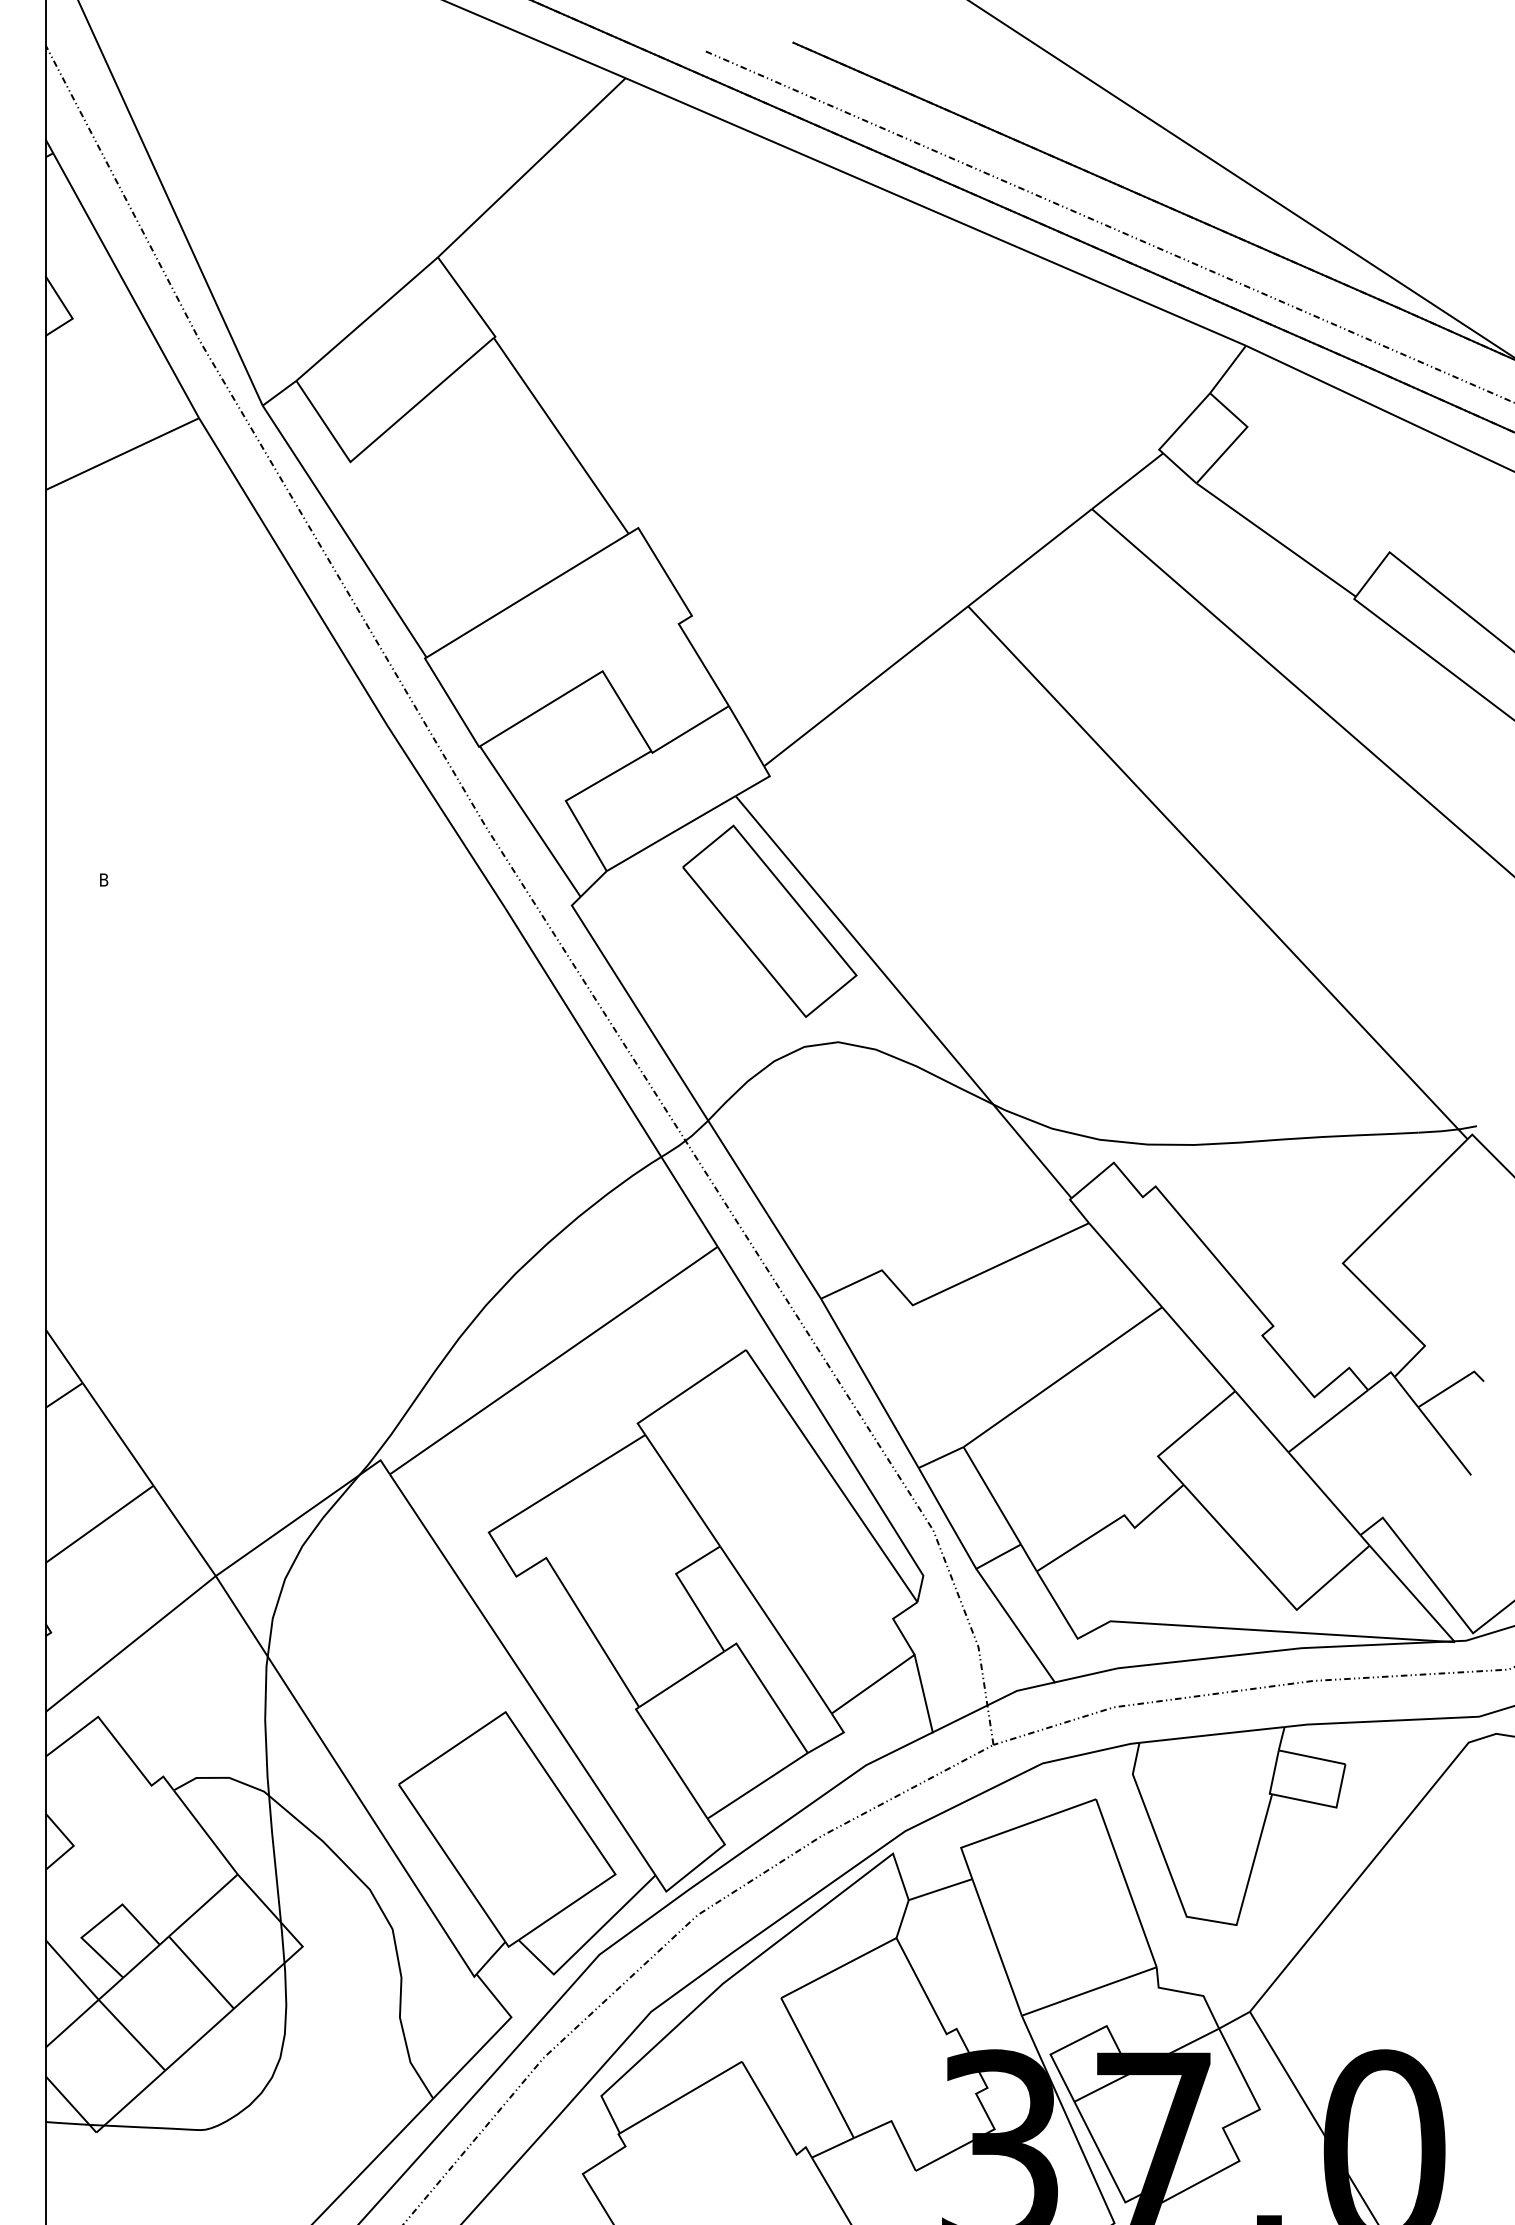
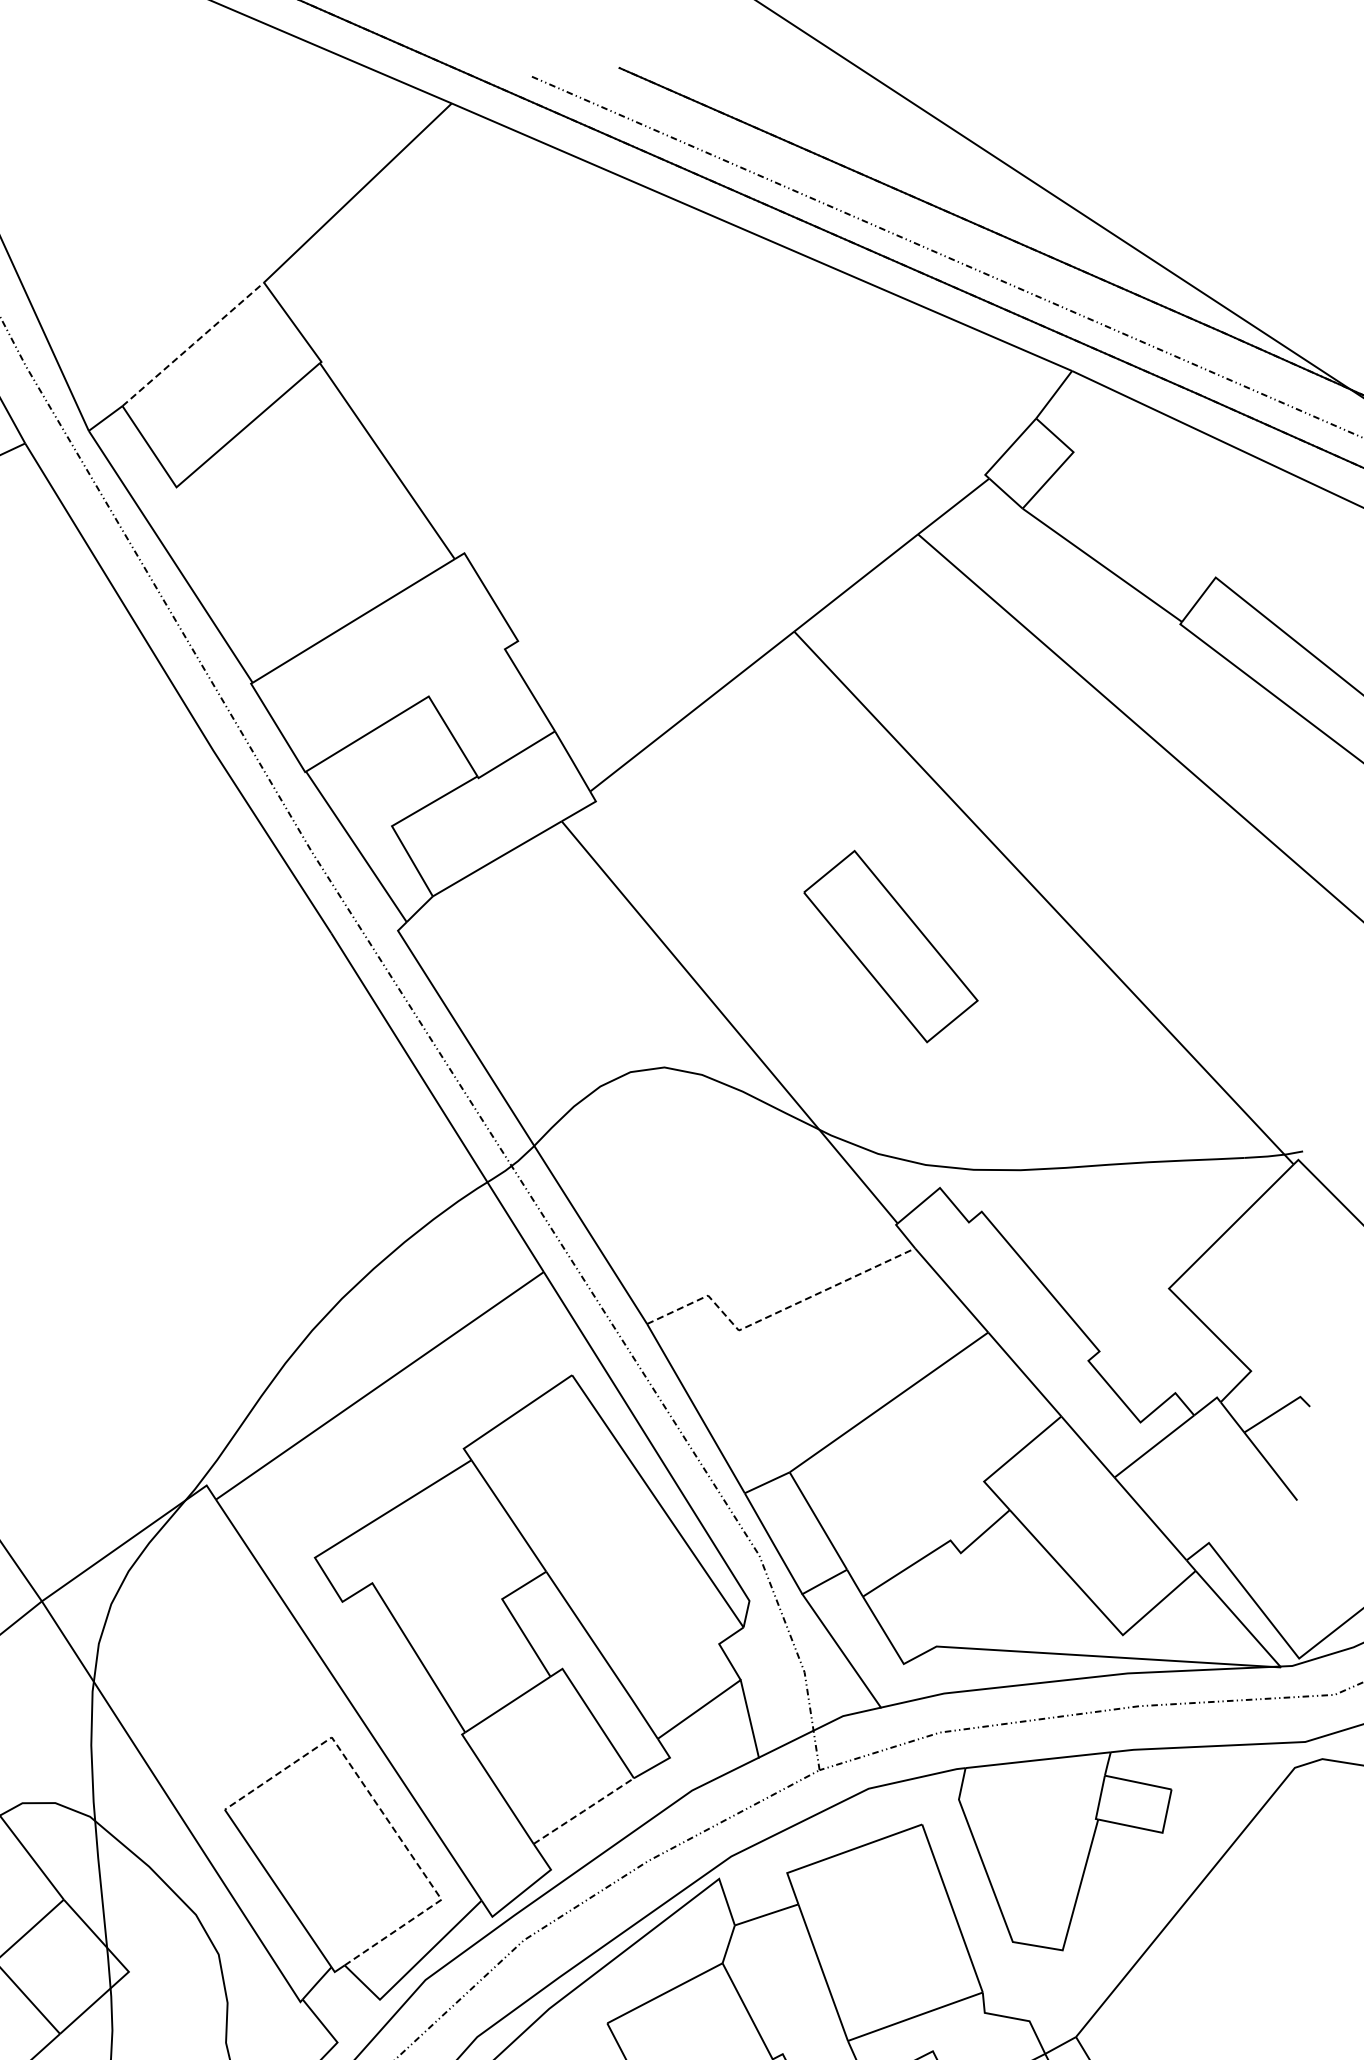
line: (367, 319) -> (193, 344), solid -> dashed
part: (769, 920) -> (890, 945), moved
line: (948, 1288) -> (774, 1313), solid -> dashed
line: (757, 1785) -> (583, 1810), solid -> dashed
line: (557, 1788) -> (383, 1813), solid -> dashed

